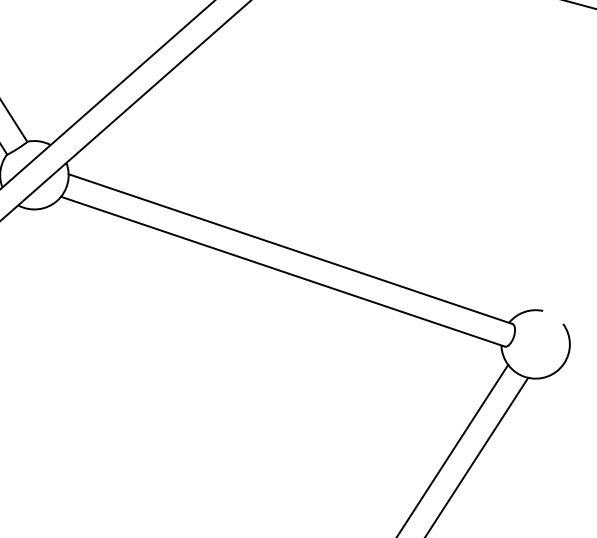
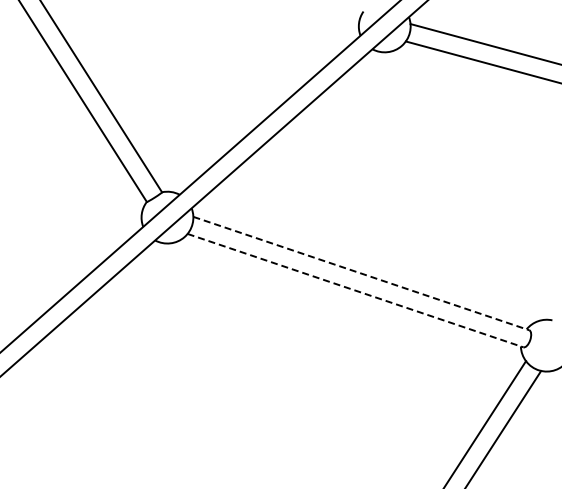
line: (290, 249) -> (361, 273), solid -> dashed
line: (284, 271) -> (356, 290), solid -> dashed

